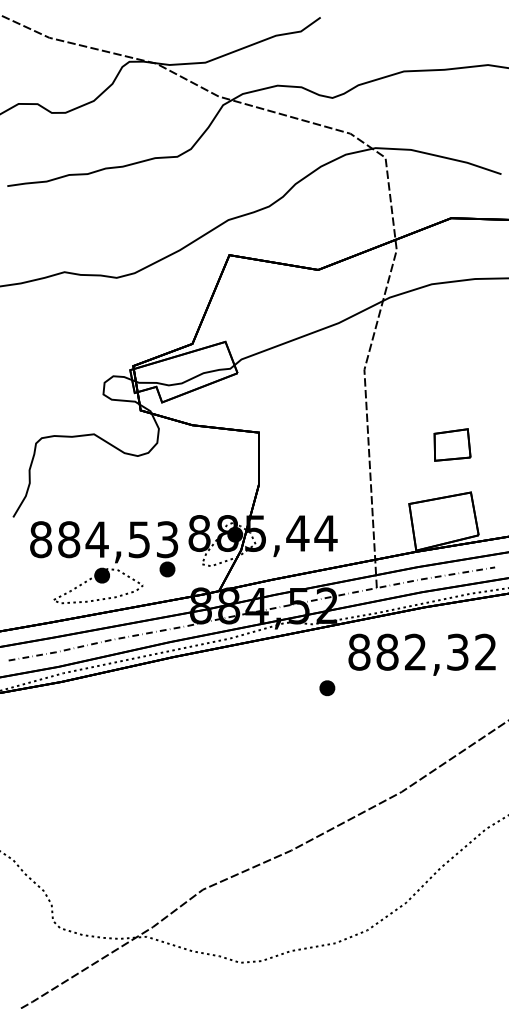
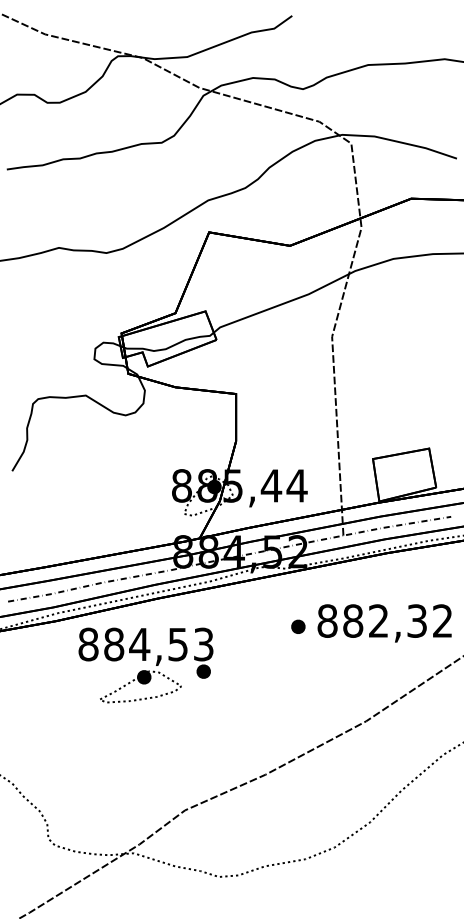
part: (452, 445) -> (412, 405), removed
part: (103, 562) -> (145, 665), moved
text: (421, 654) -> (384, 623), moved

